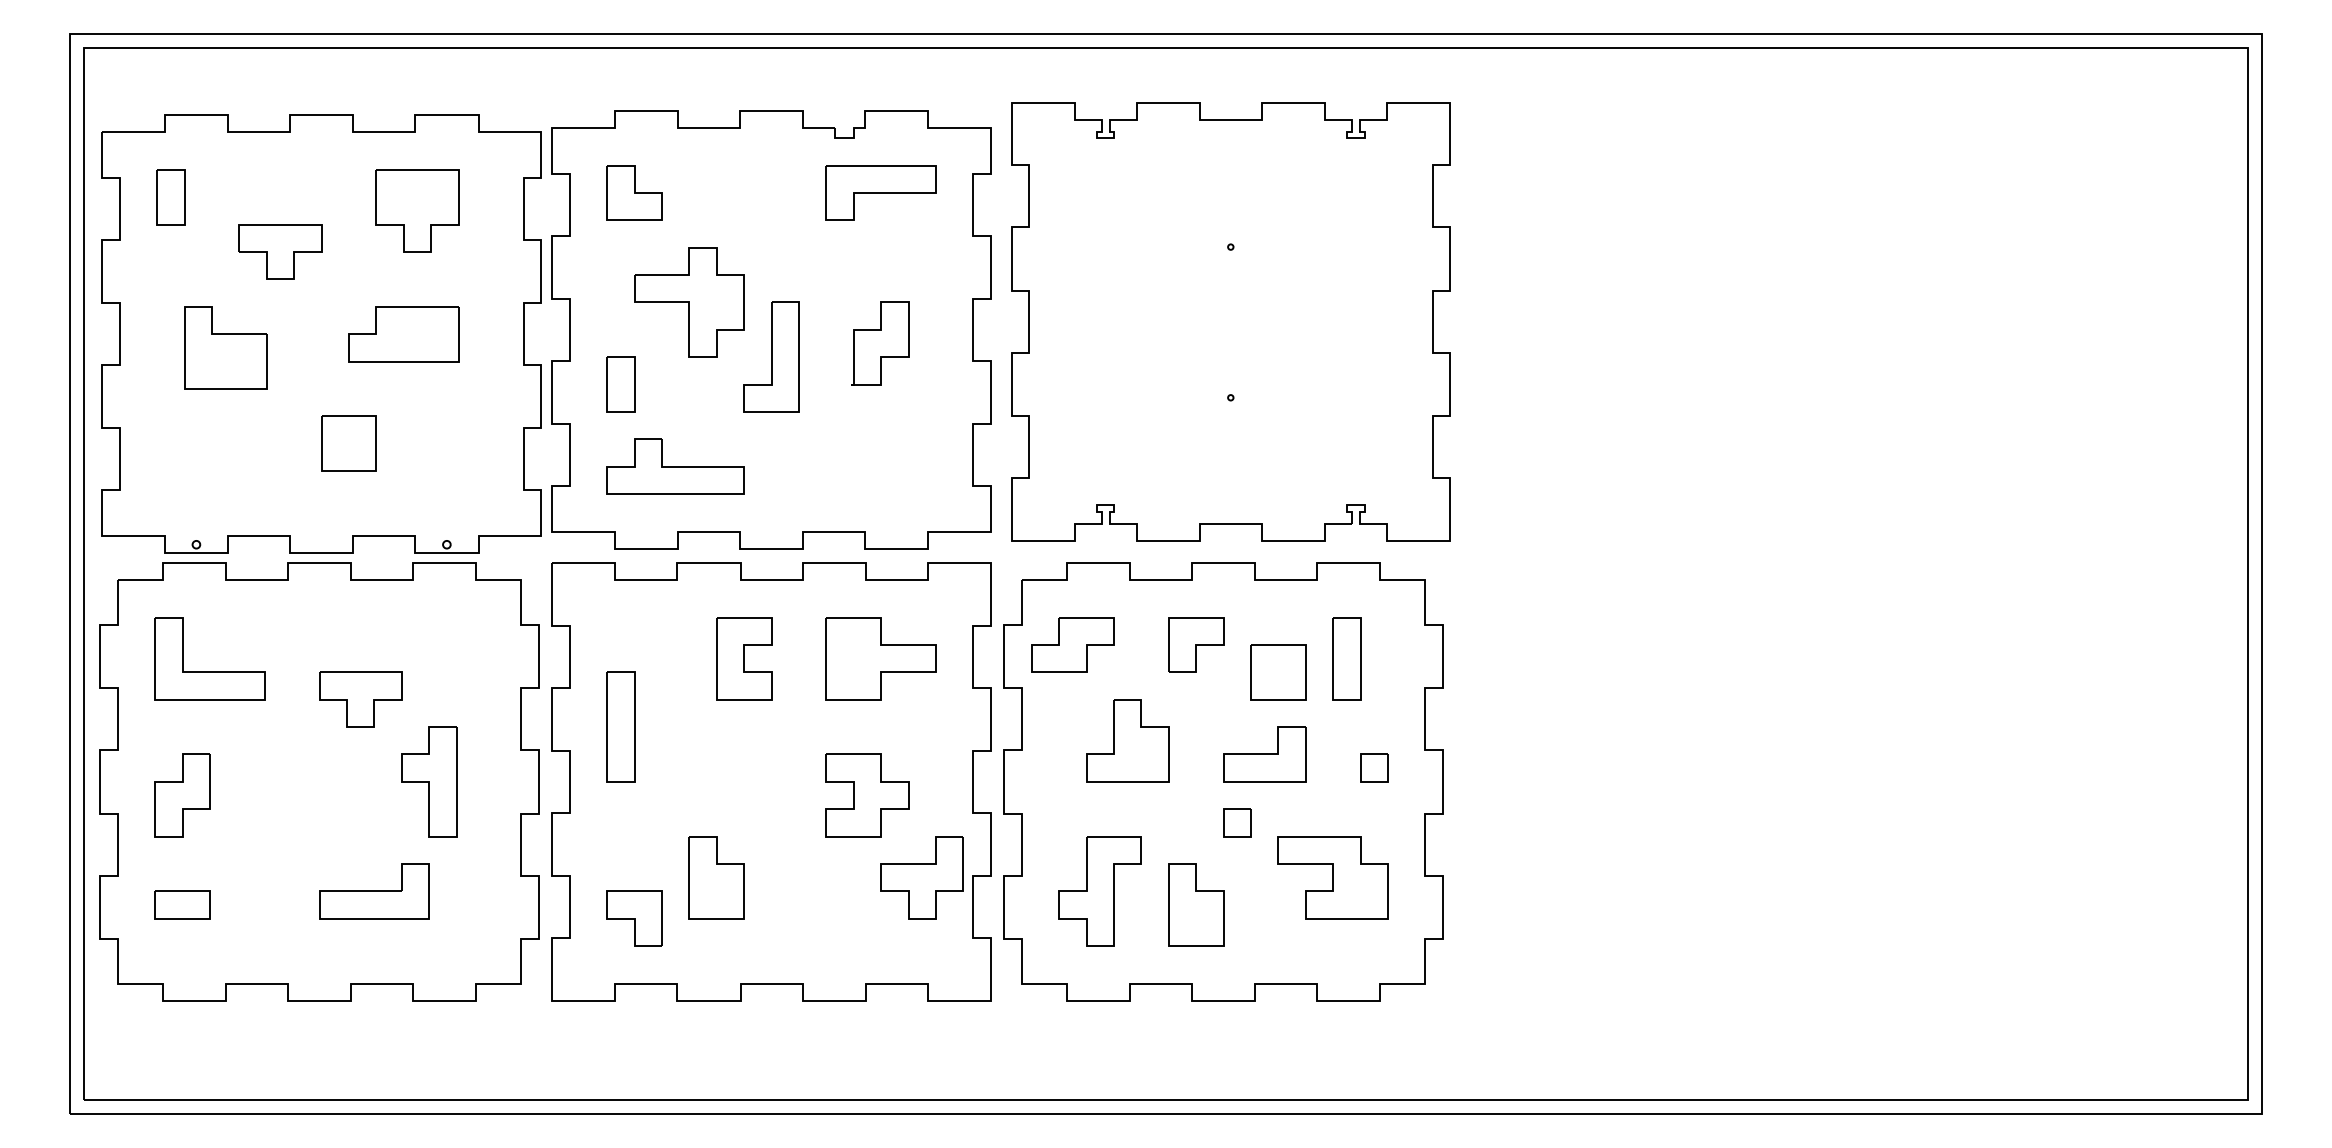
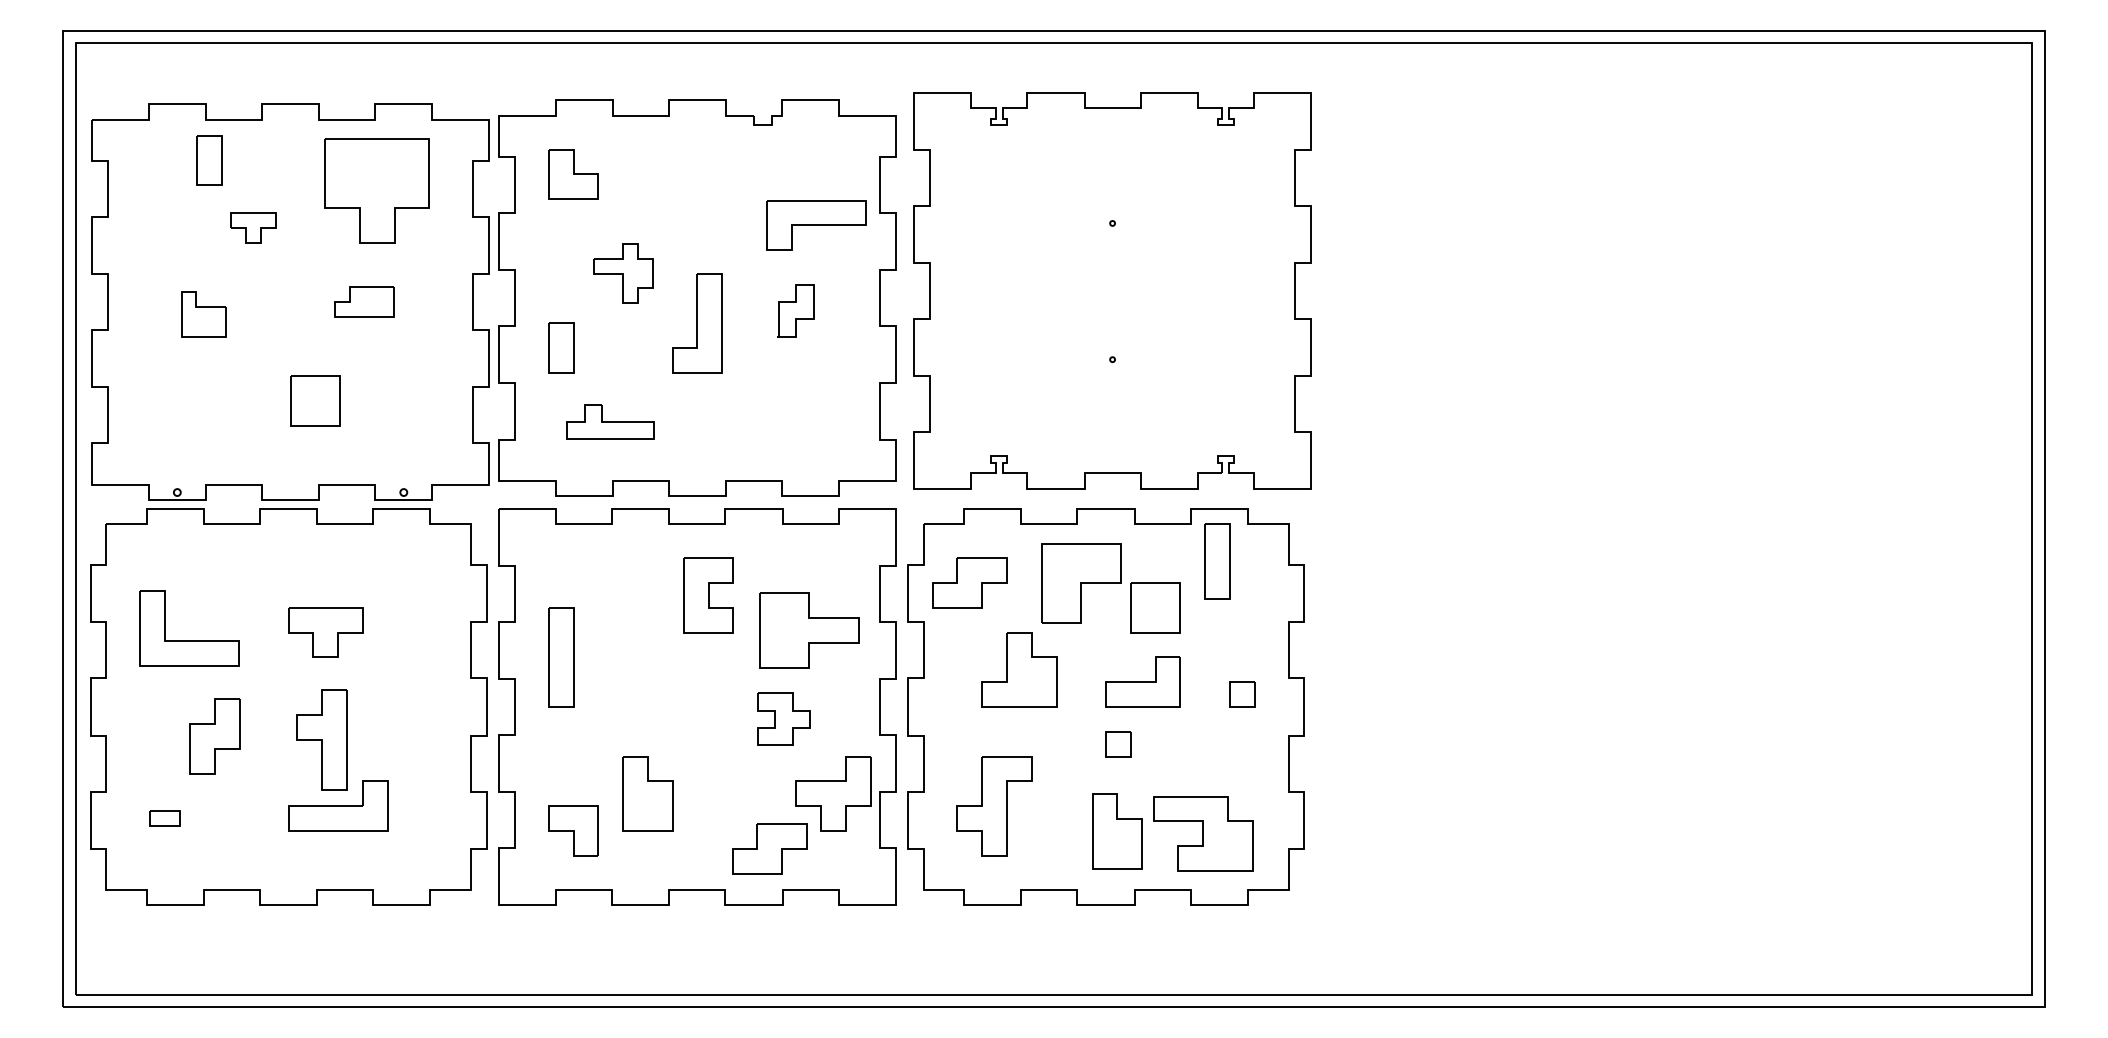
part: (881, 192) -> (816, 225), moved
part: (171, 197) -> (209, 160), moved
part: (416, 210) -> (376, 190), size x1.4
part: (280, 251) -> (253, 227), size x0.6
part: (689, 302) -> (623, 273), size x0.6
part: (403, 333) -> (364, 301), size x0.6
part: (880, 343) -> (795, 310), size x0.7
part: (225, 347) -> (203, 314), size x0.6
part: (675, 466) -> (610, 421), size x0.7
part: (1196, 644) -> (1081, 582), size x1.6
part: (744, 658) -> (708, 595), moved
part: (881, 658) -> (809, 630), moved
part: (1346, 658) -> (1217, 561), moved
part: (209, 671) -> (189, 640), moved
part: (428, 781) -> (321, 739), moved
part: (182, 795) -> (214, 736), moved
part: (866, 795) -> (783, 719), size x0.7
part: (1333, 877) -> (1203, 833), moved
part: (182, 905) -> (164, 818), size x0.6
part: (1196, 905) -> (1117, 831), moved
part: (851, 938) -> (769, 848), added

